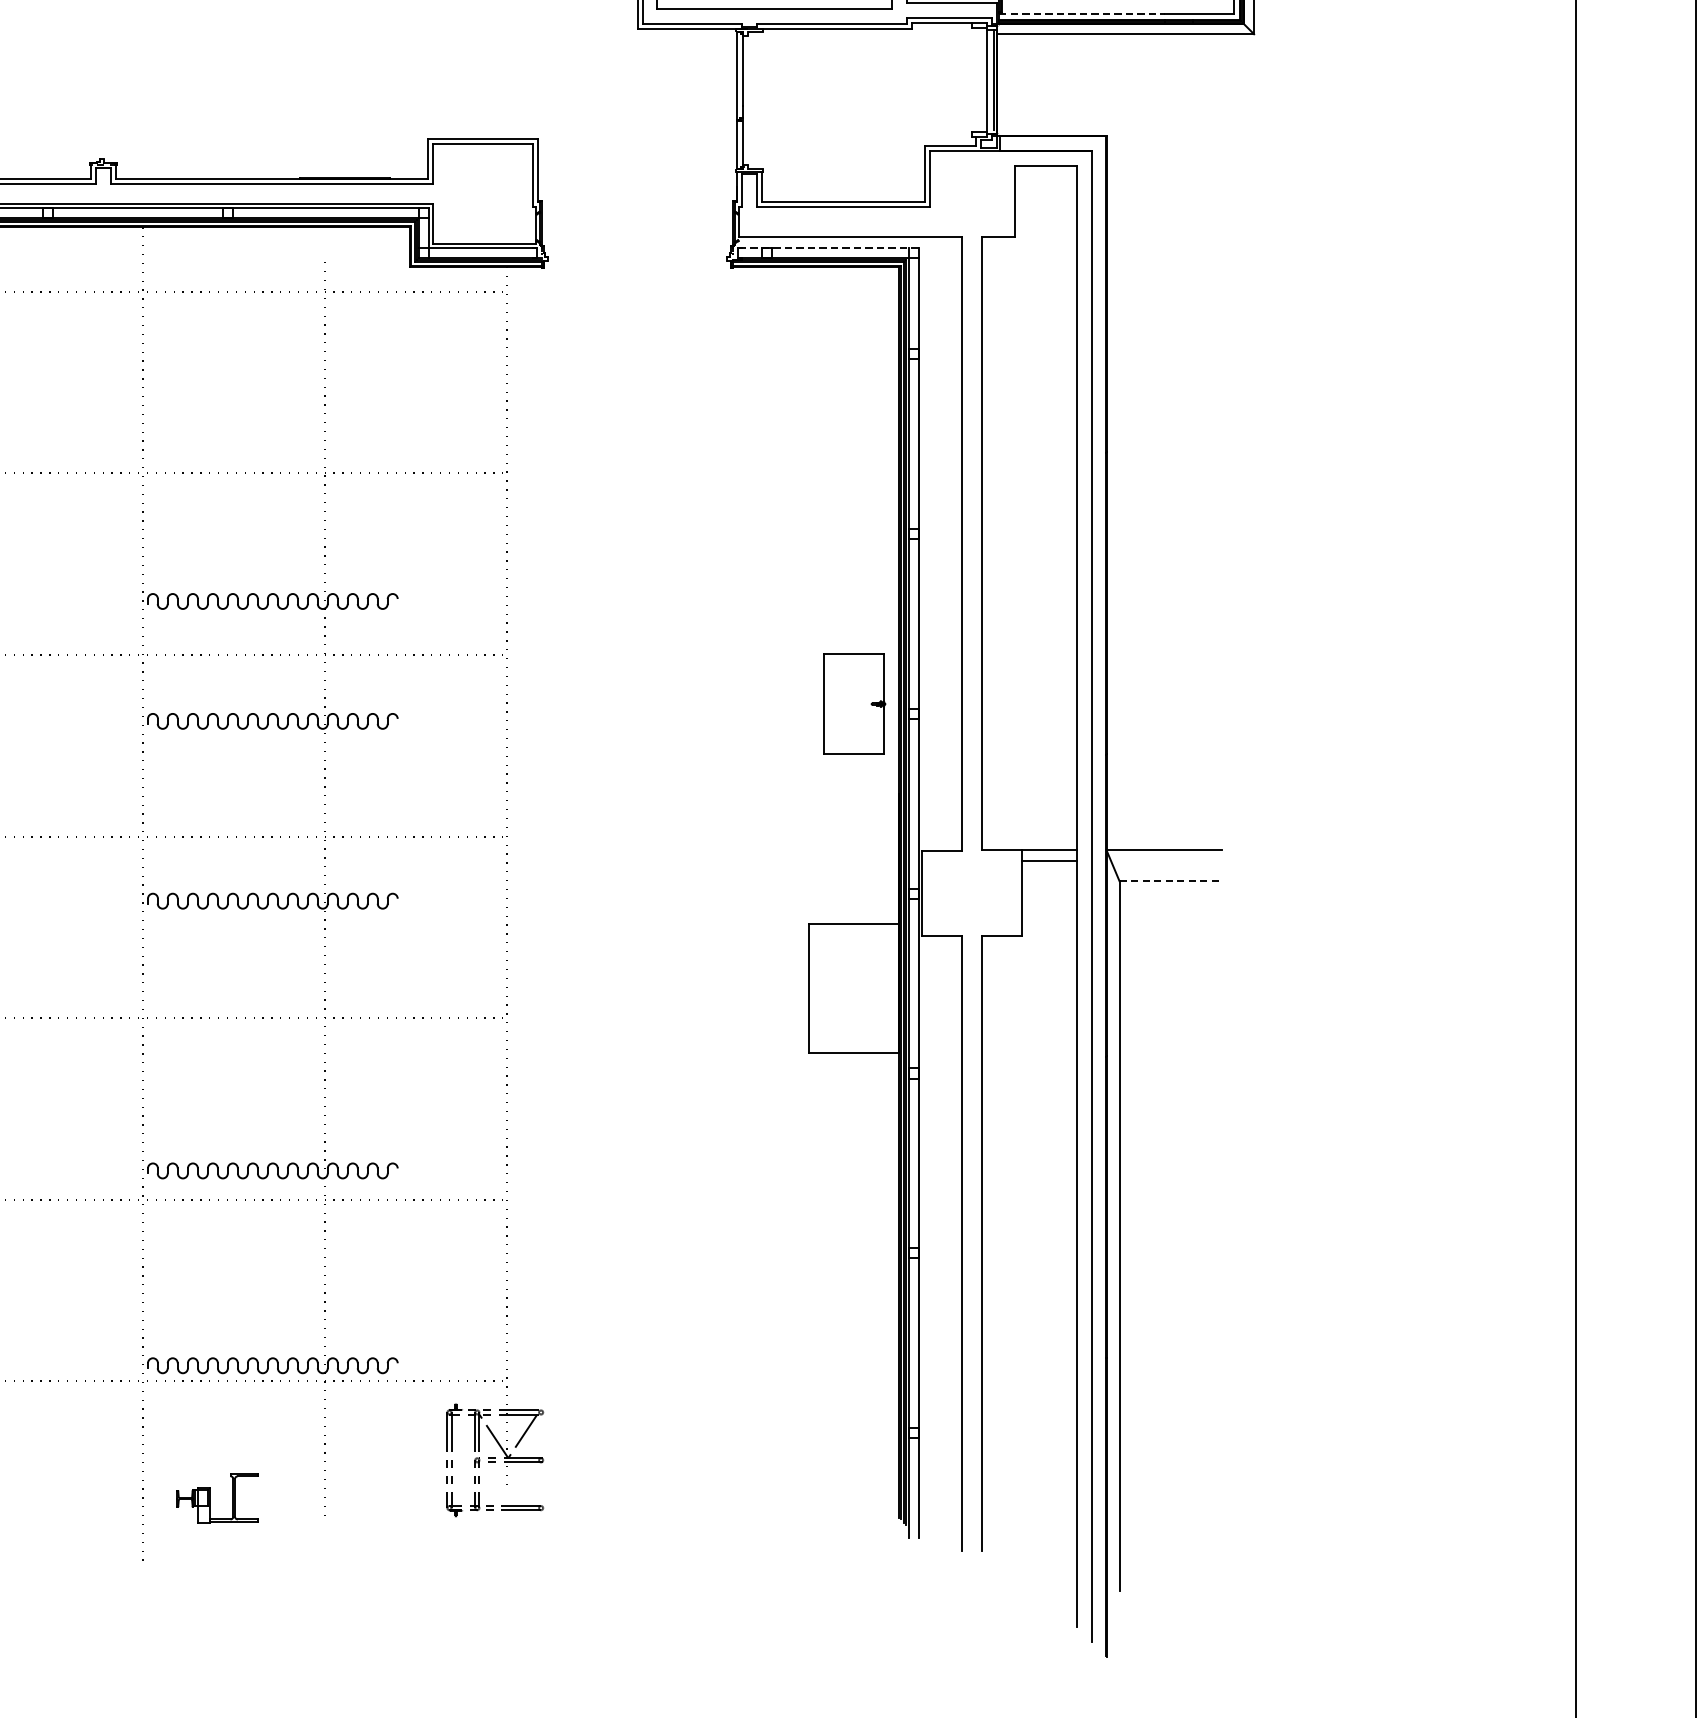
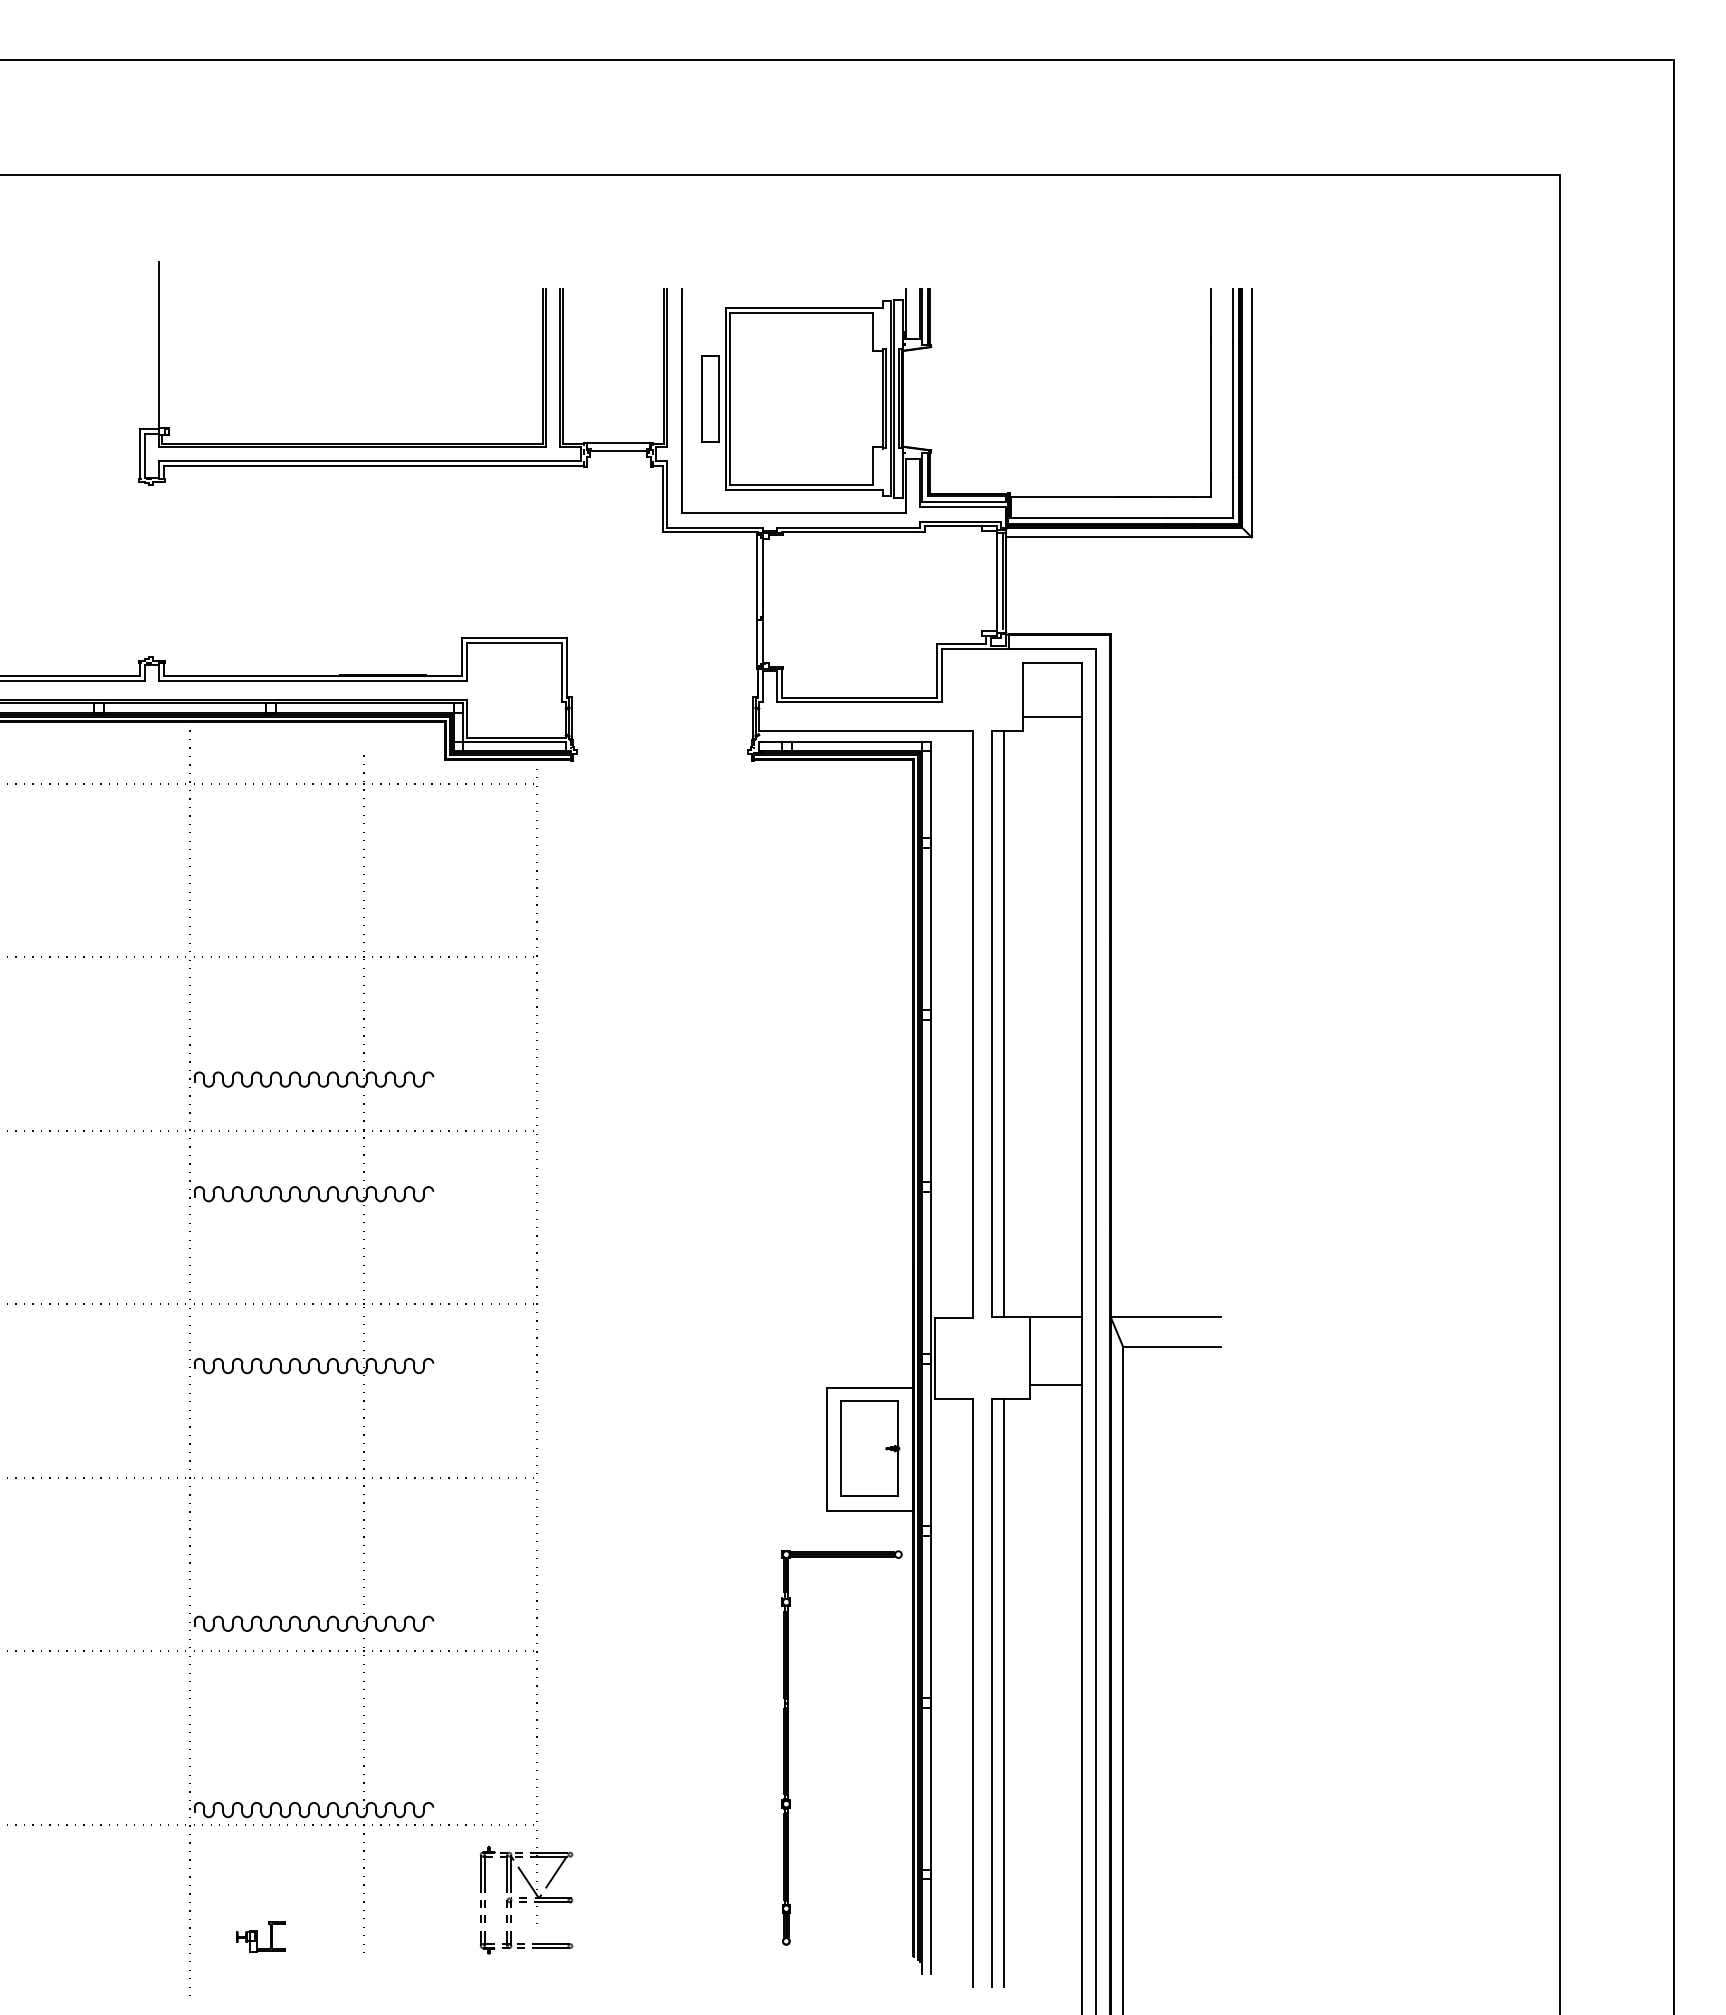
line: (1083, 14) -> (1088, 518), dashed -> solid
line: (1045, 221) -> (1052, 716), added
line: (827, 247) -> (844, 741), dashed -> solid
line: (994, 543) -> (1003, 1024), added
part: (855, 703) -> (870, 1448), moved
line: (1049, 860) -> (1056, 1385), moved
line: (1171, 880) -> (1172, 1346), dashed -> solid
line: (994, 1242) -> (1003, 1692), added
part: (769, 1300) -> (788, 1747), added
part: (216, 1498) -> (260, 1936), size x0.62

